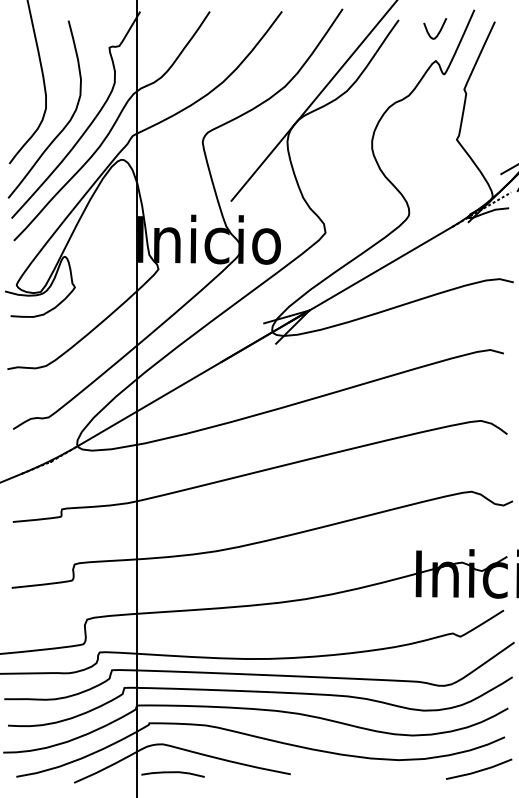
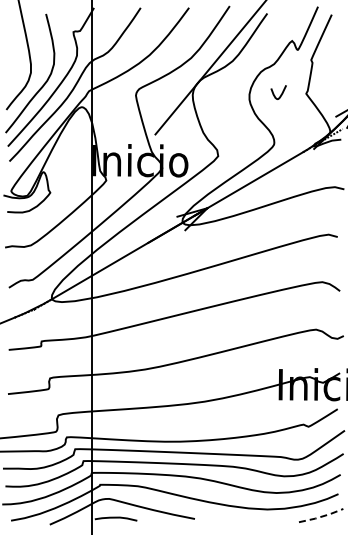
curve: (437, 31) -> (280, 94), moved
line: (479, 770) -> (321, 516), solid -> dashed

